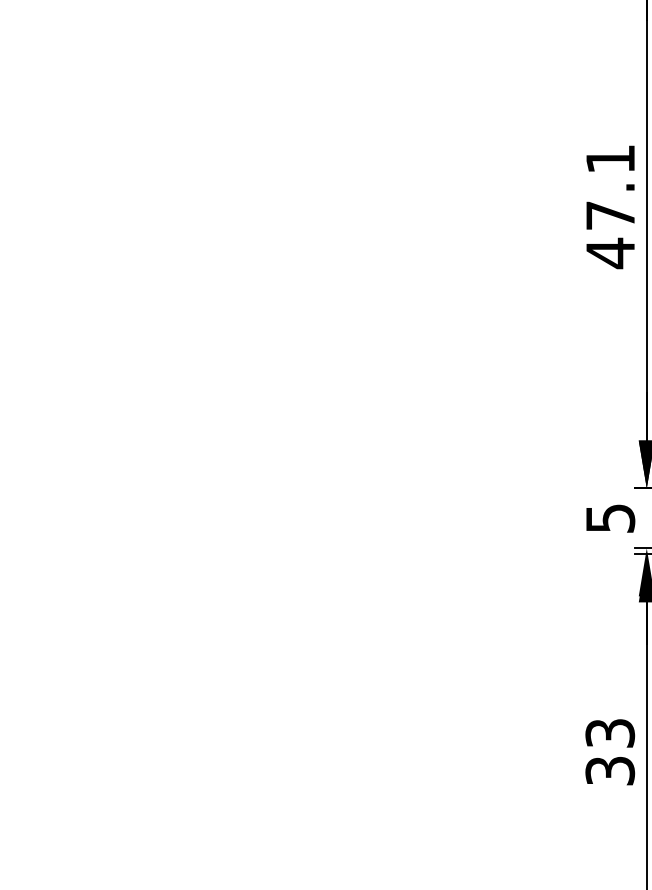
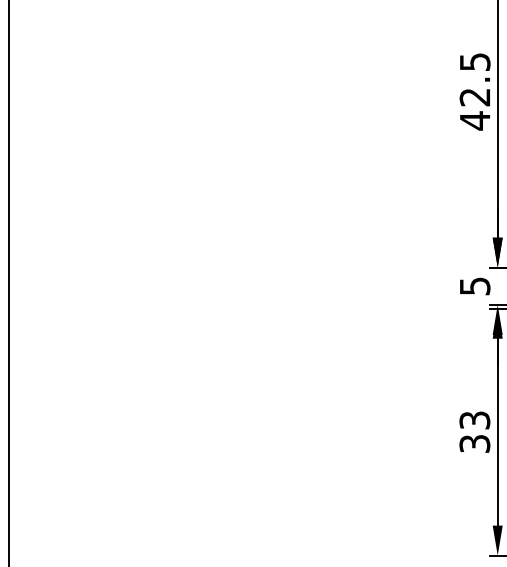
text: (609, 187) -> (474, 79), 47.1 -> 42.5

